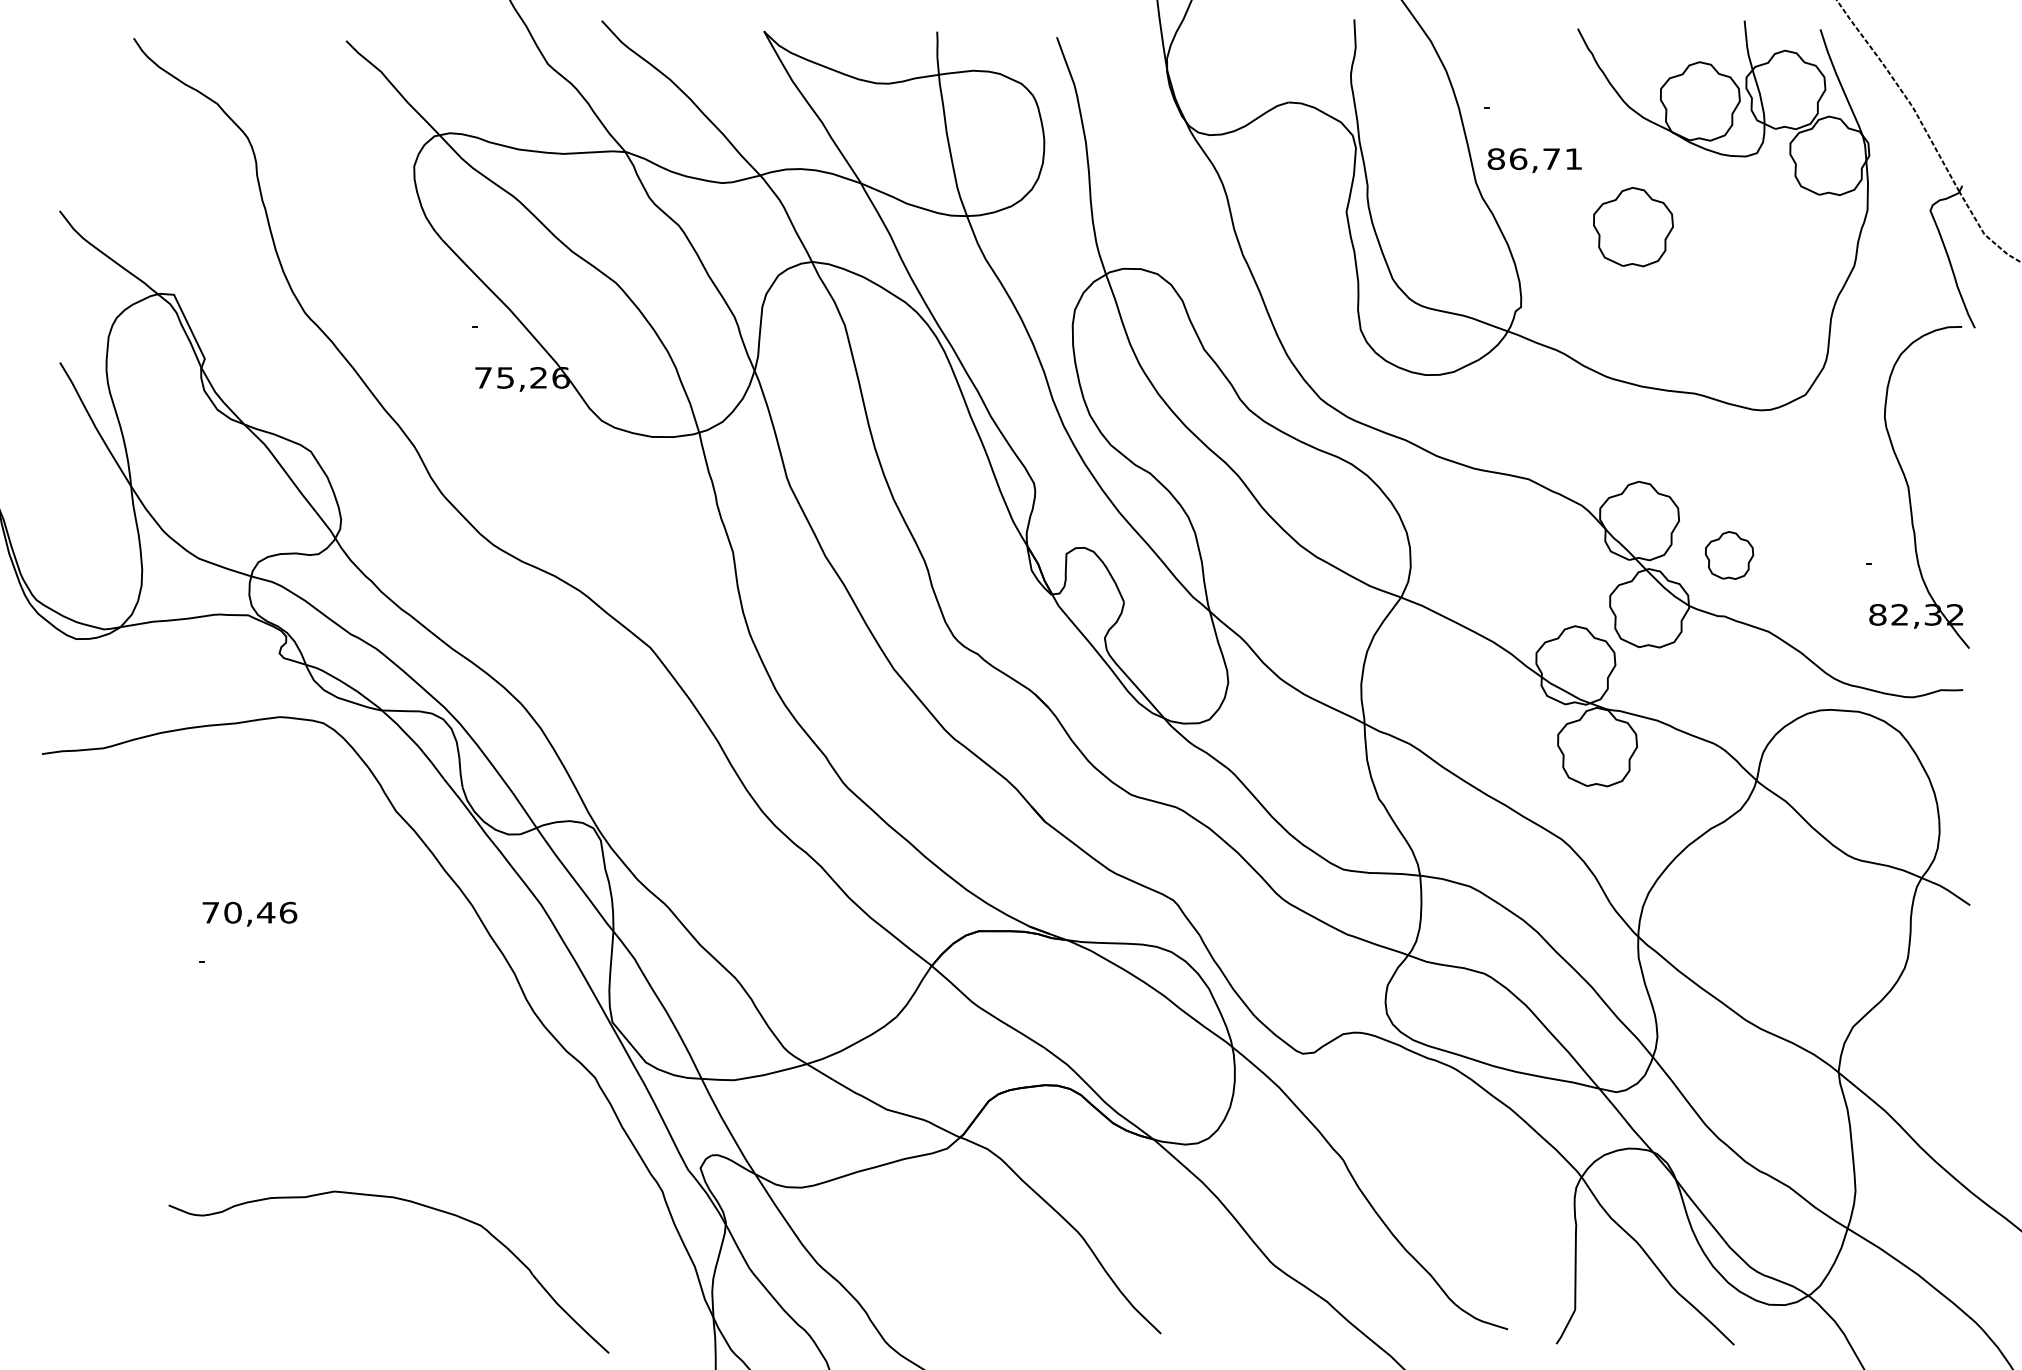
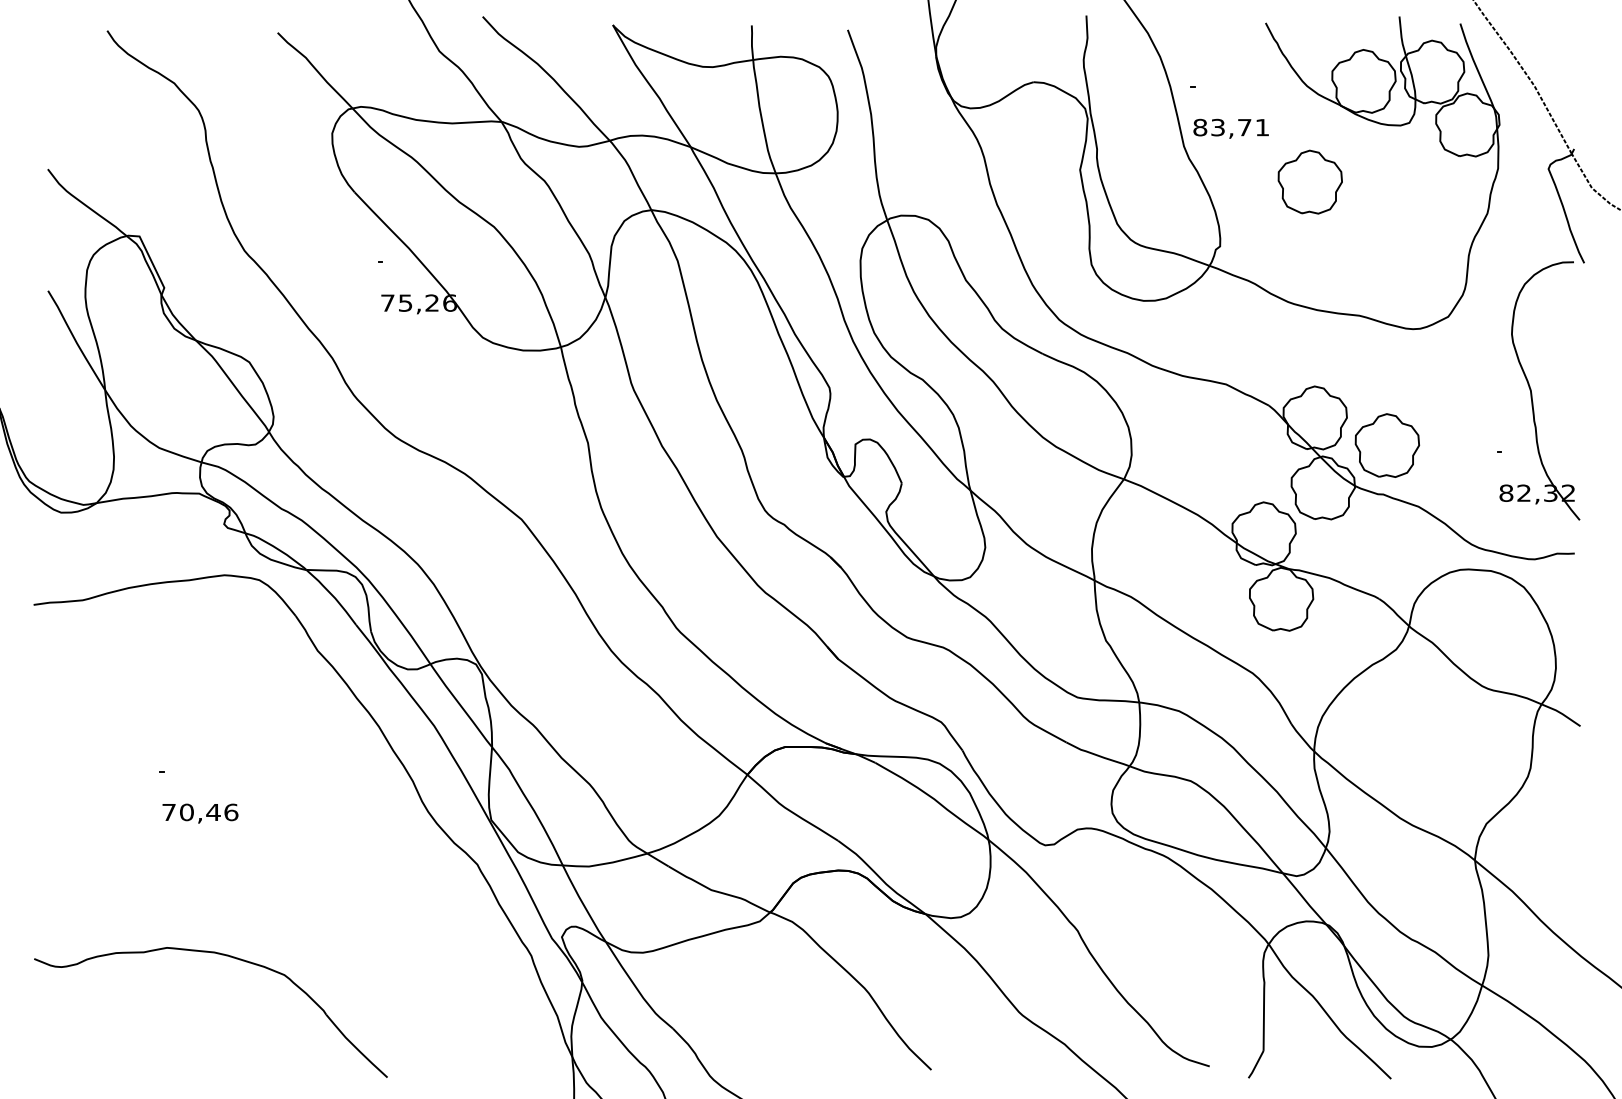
text: (1518, 159) -> (1218, 127), 86,71 -> 83,71
part: (1729, 555) -> (1387, 445), size x1.67
text: (249, 913) -> (200, 813), moved
part: (405, 1201) -> (224, 955), moved

